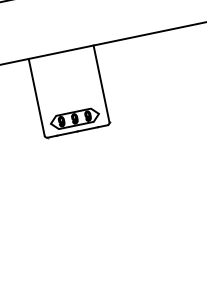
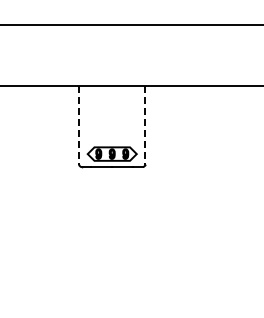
line: (101, 84) -> (145, 125), solid -> dashed
line: (37, 97) -> (79, 125), solid -> dashed

